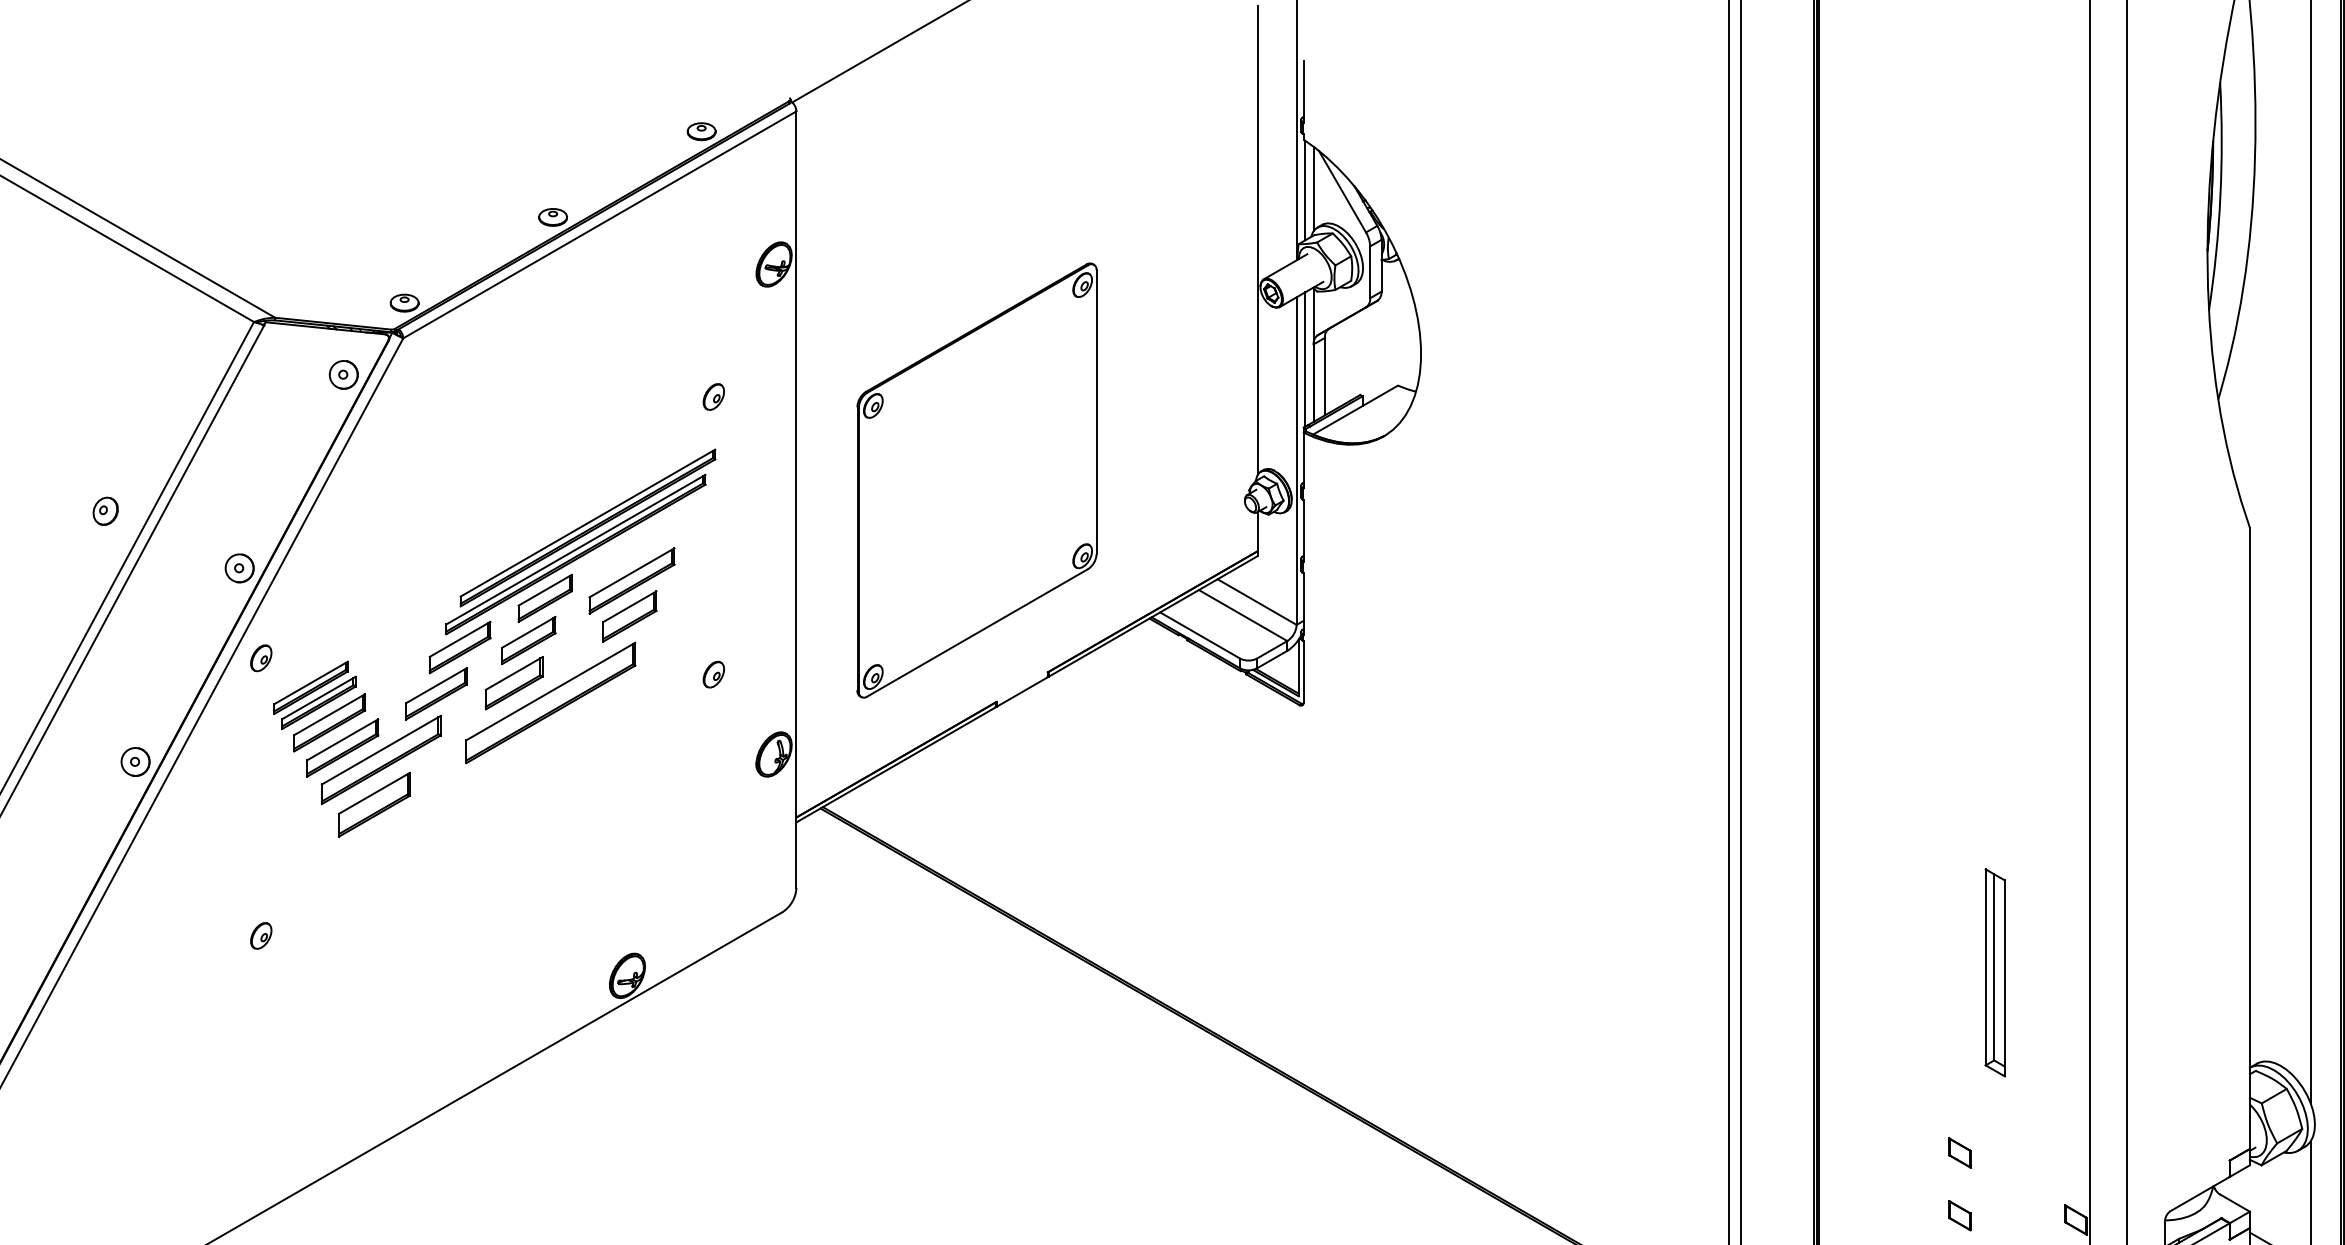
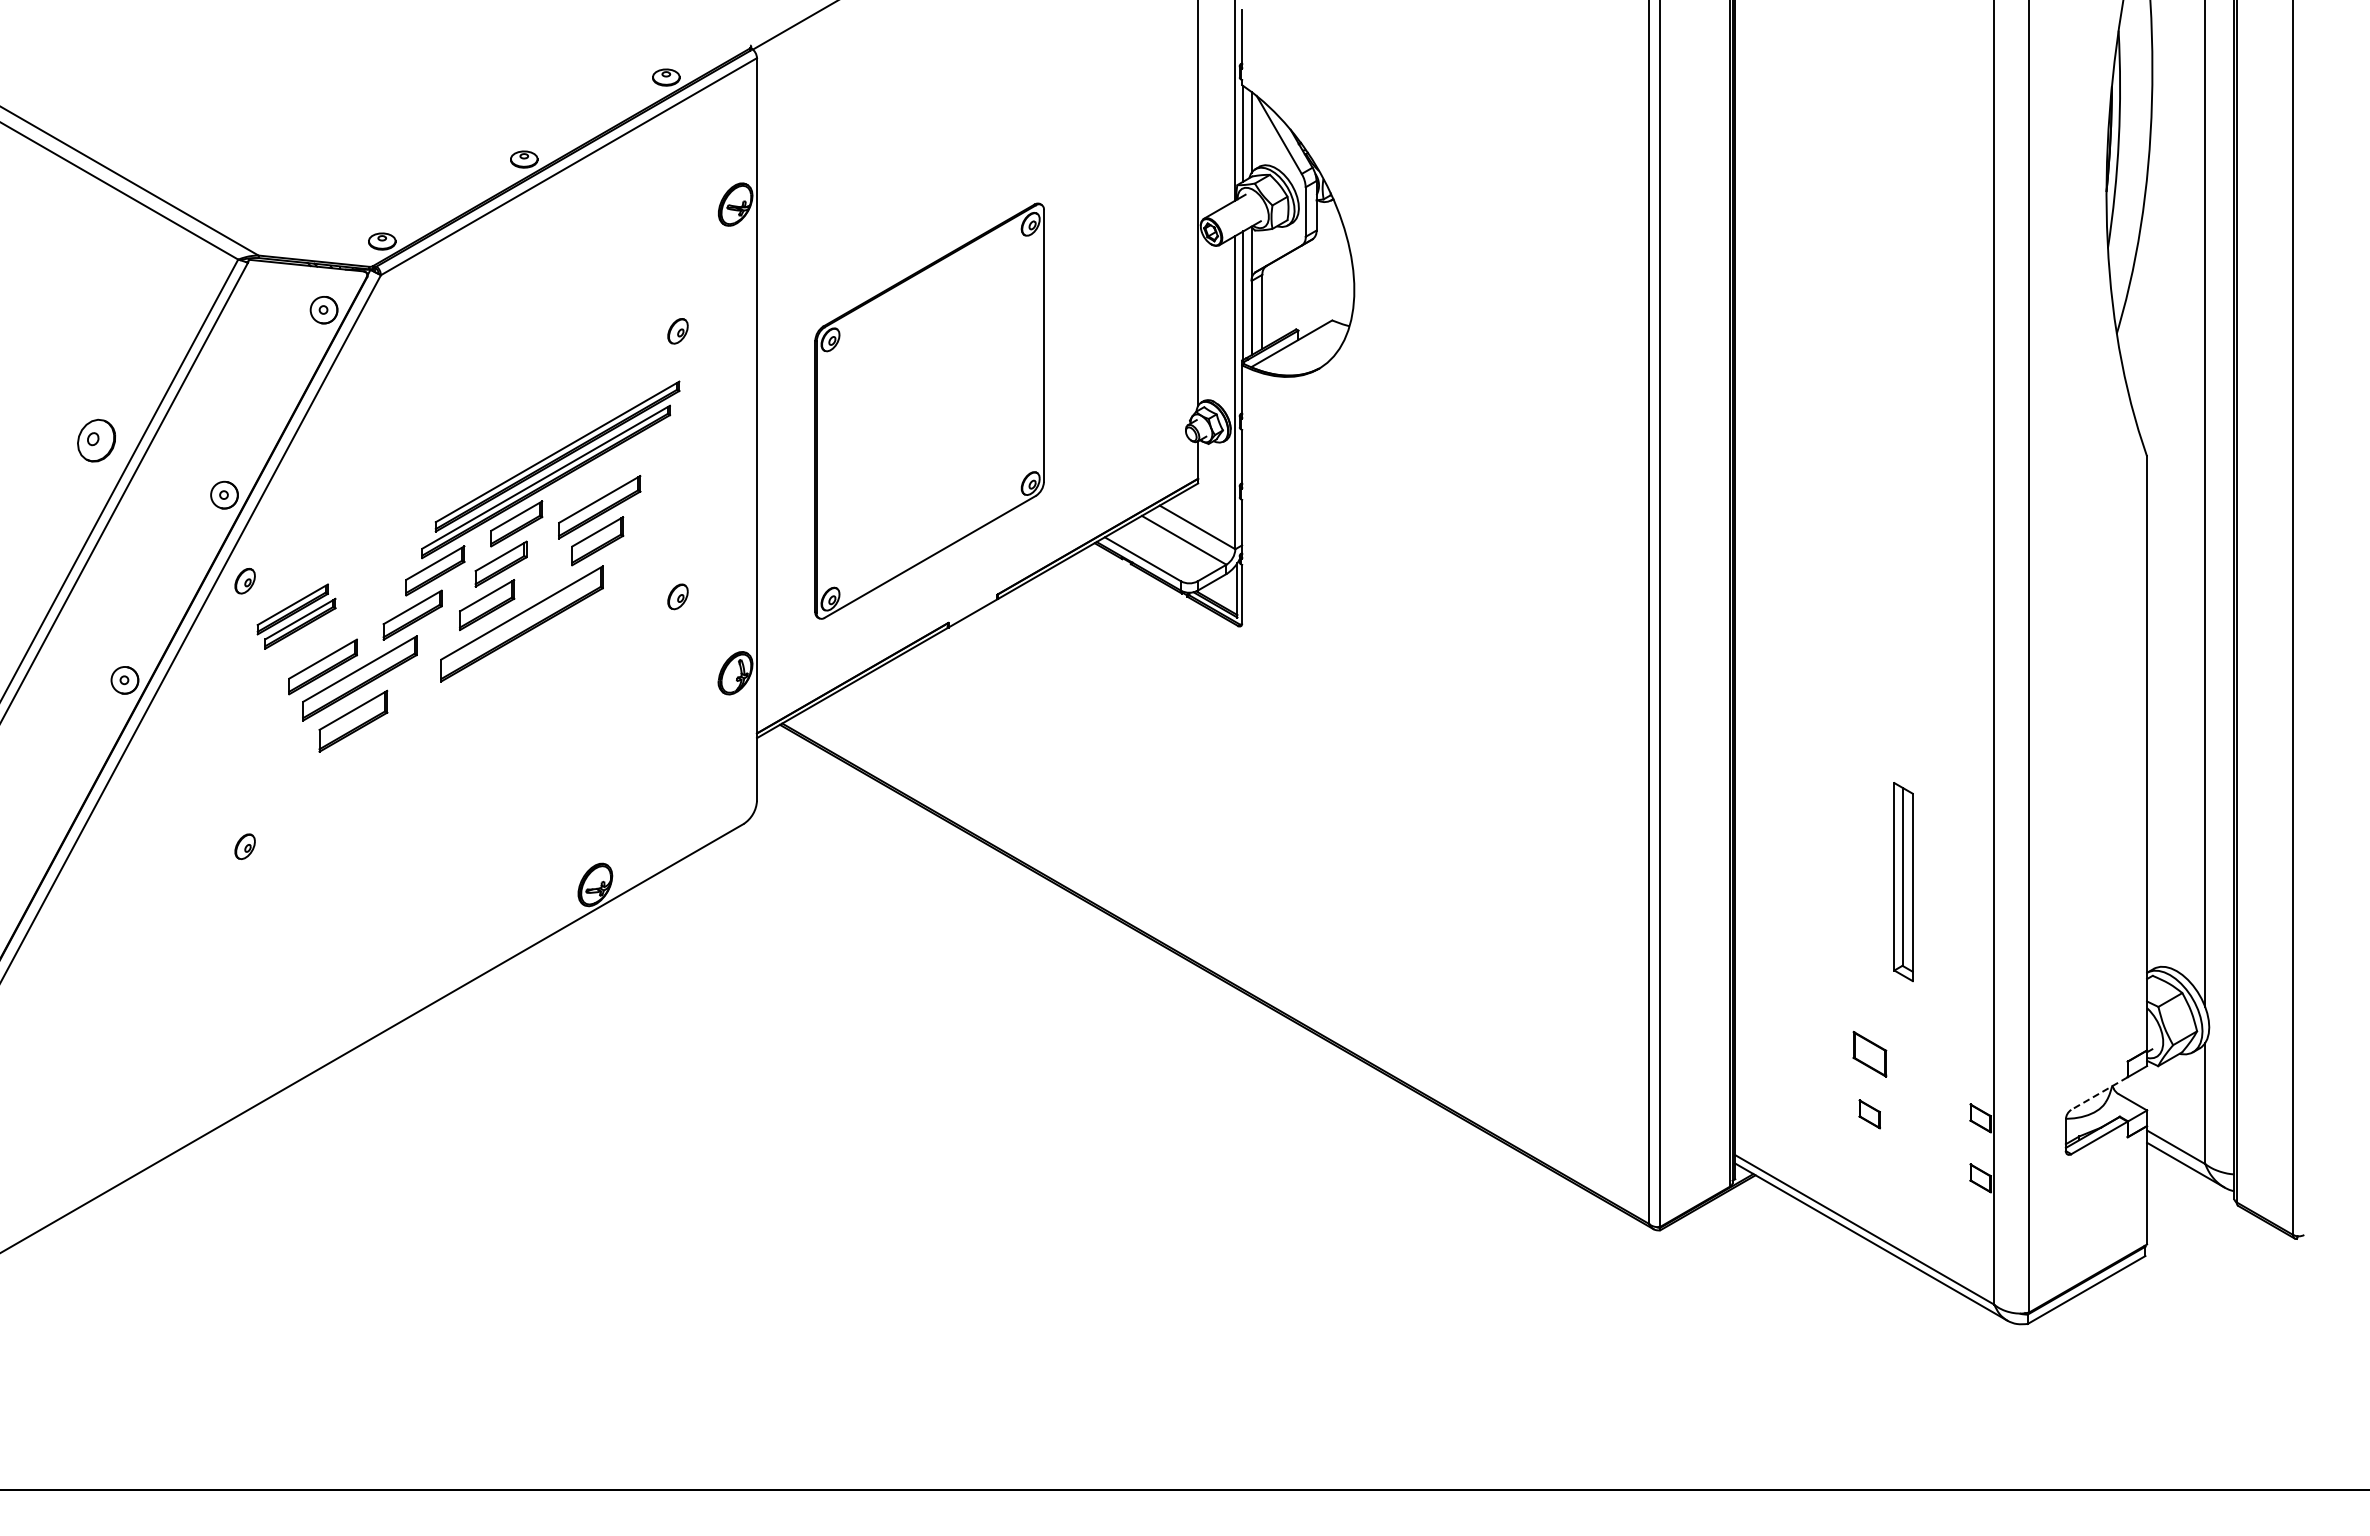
part: (104, 511) -> (95, 440), size x1.6
part: (329, 722) -> (310, 642), removed
part: (1959, 1153) -> (1869, 1054), size x1.6
line: (2200, 1193) -> (2099, 1093), solid -> dashed

